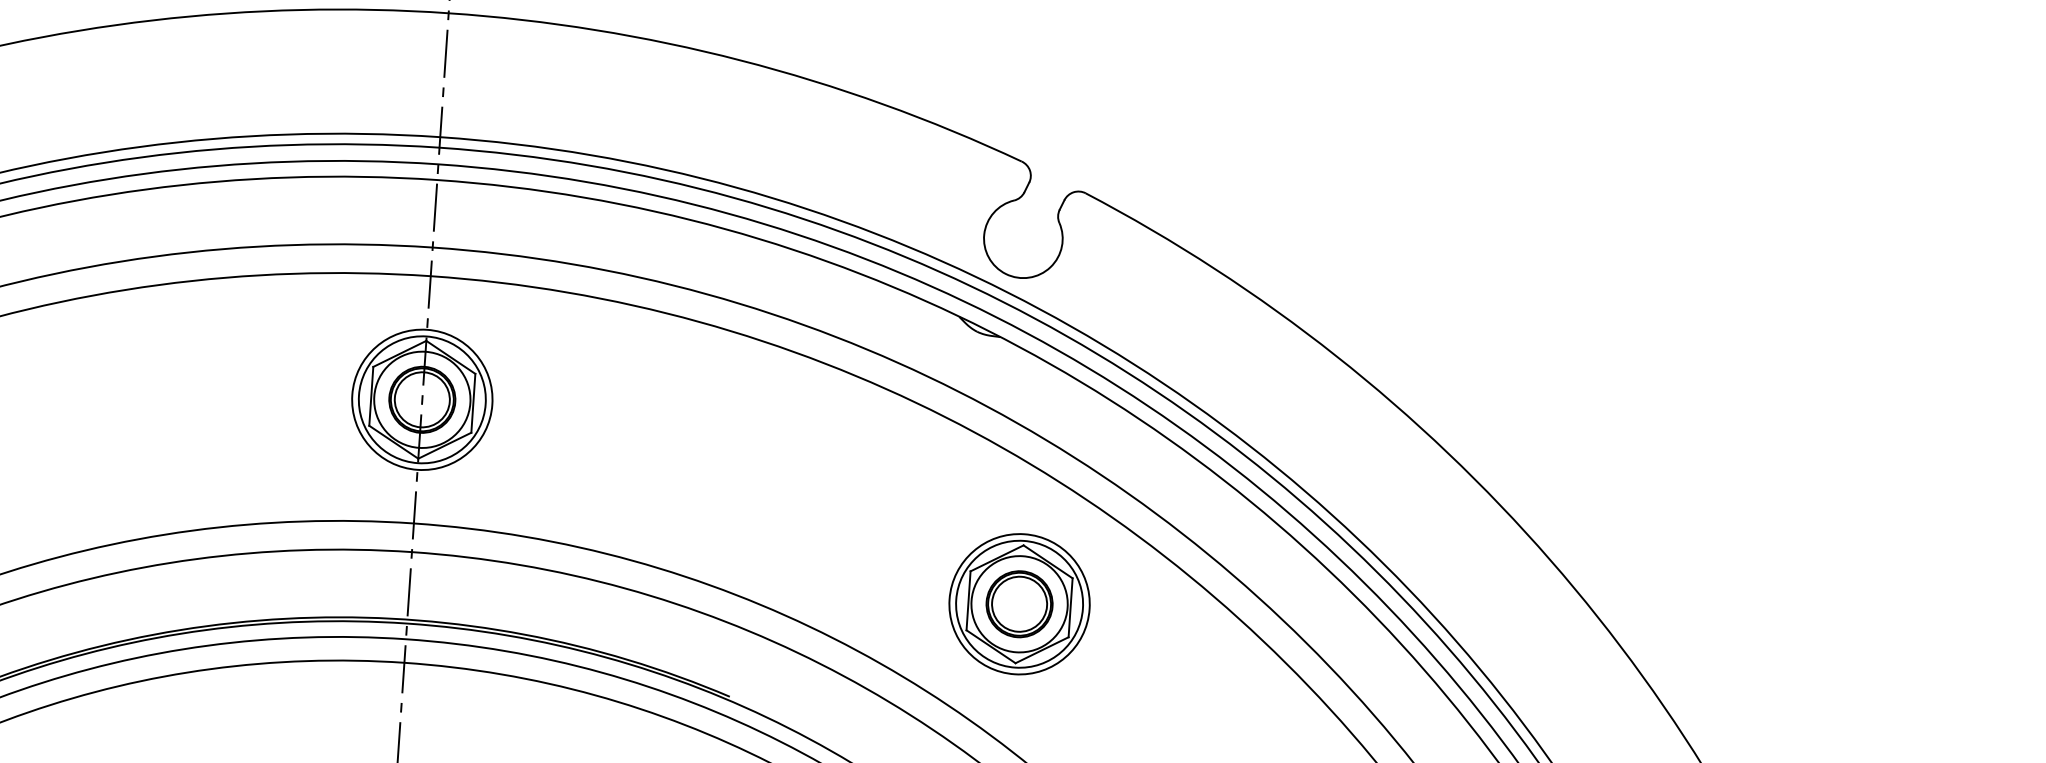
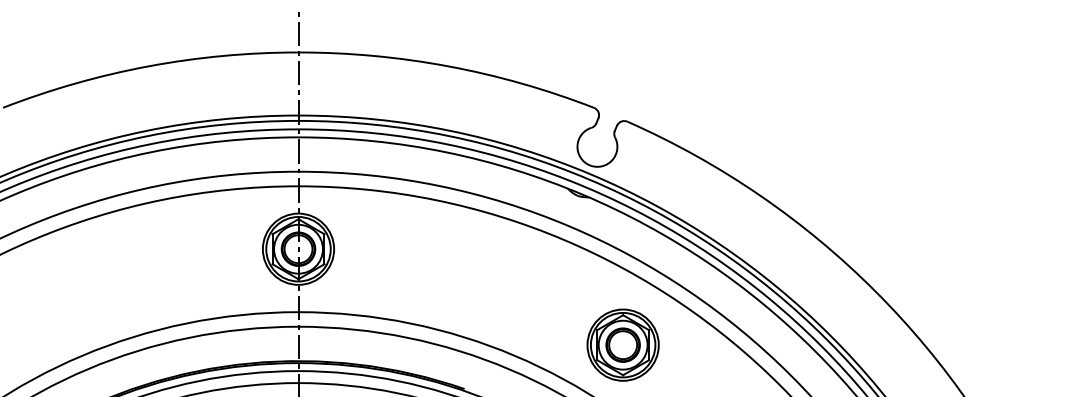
part: (1018, 602) -> (622, 344), moved

